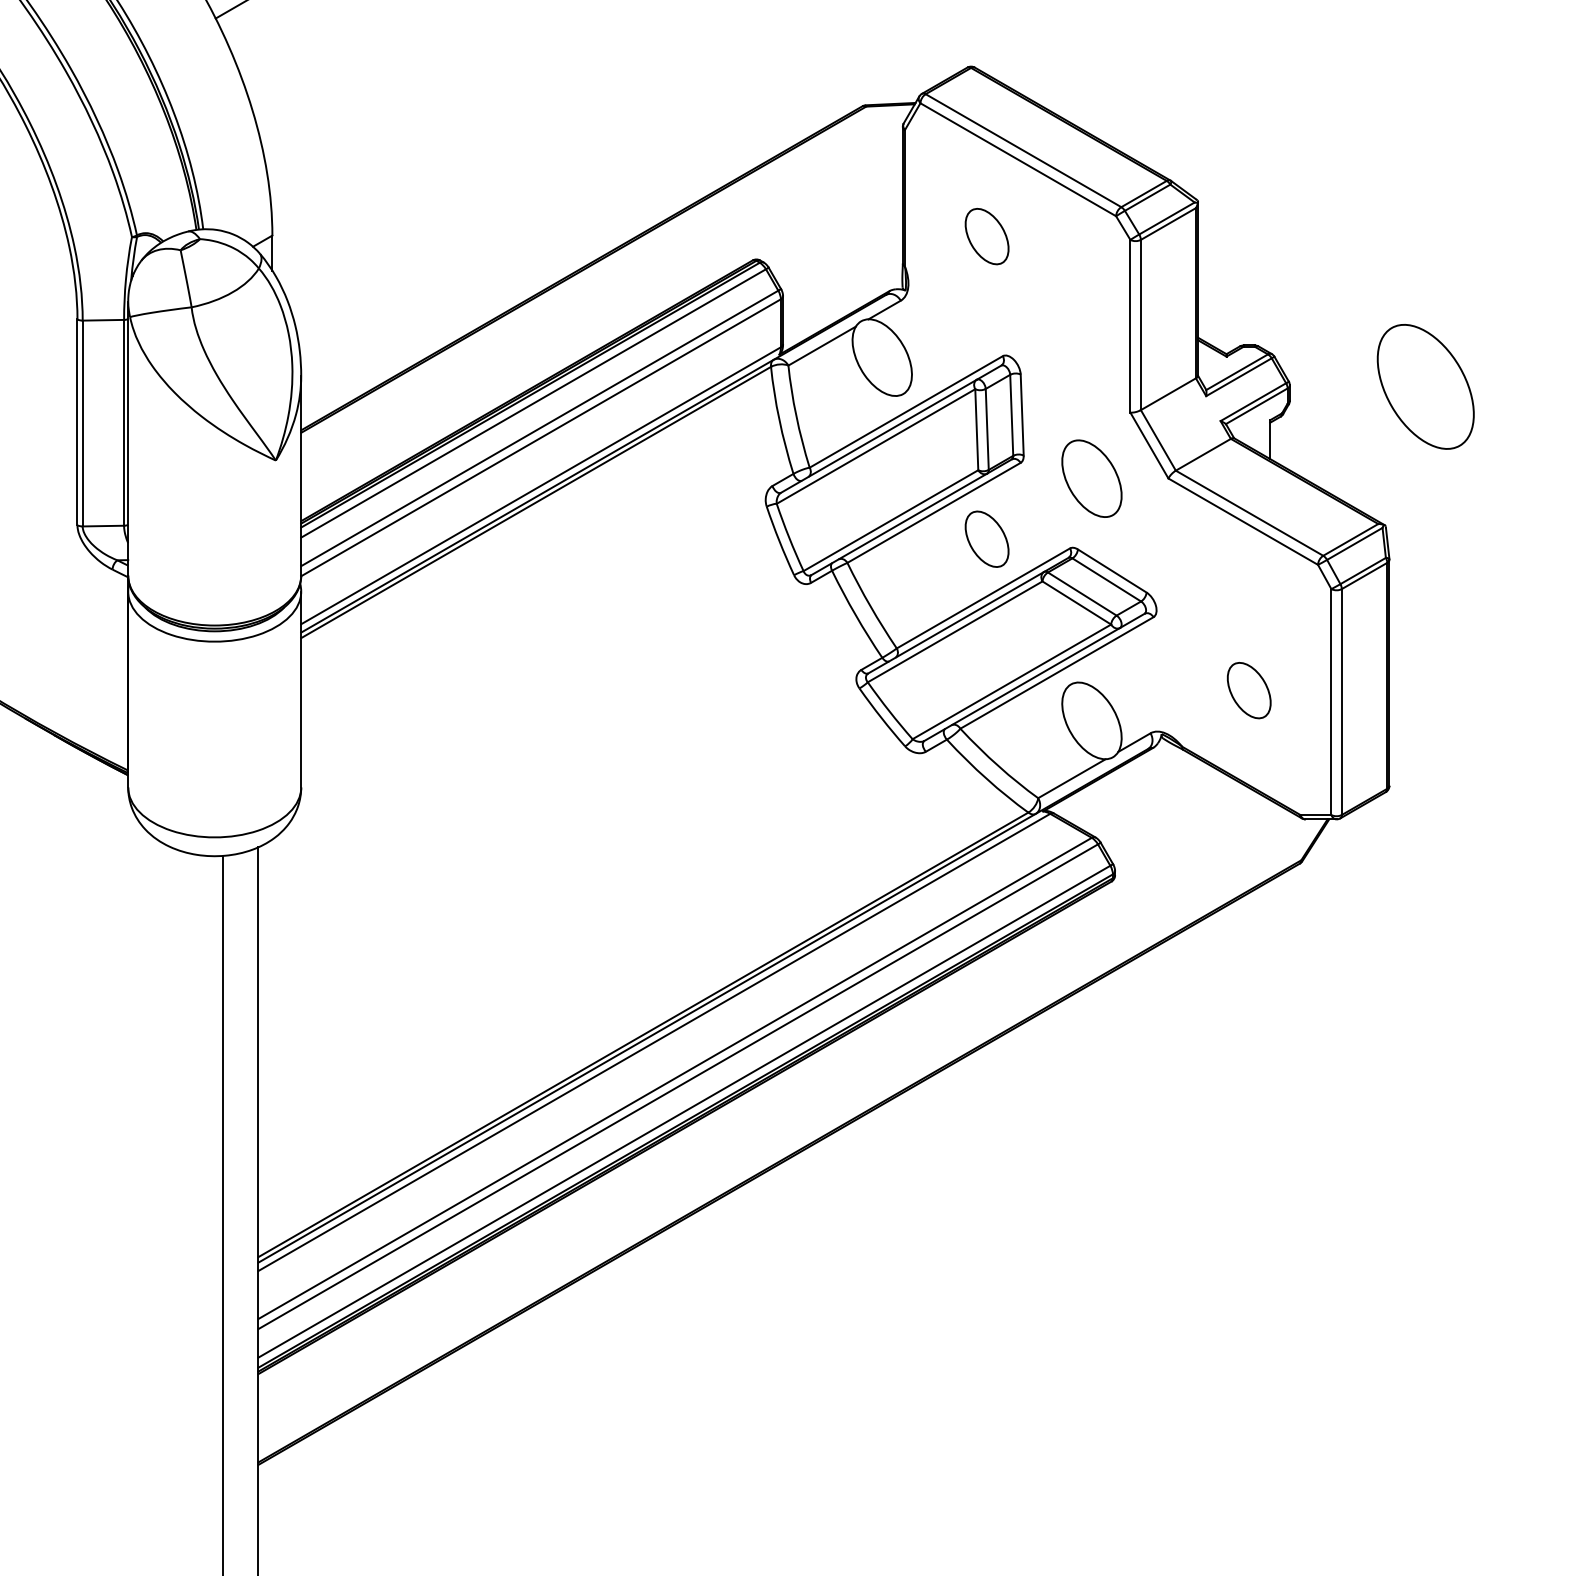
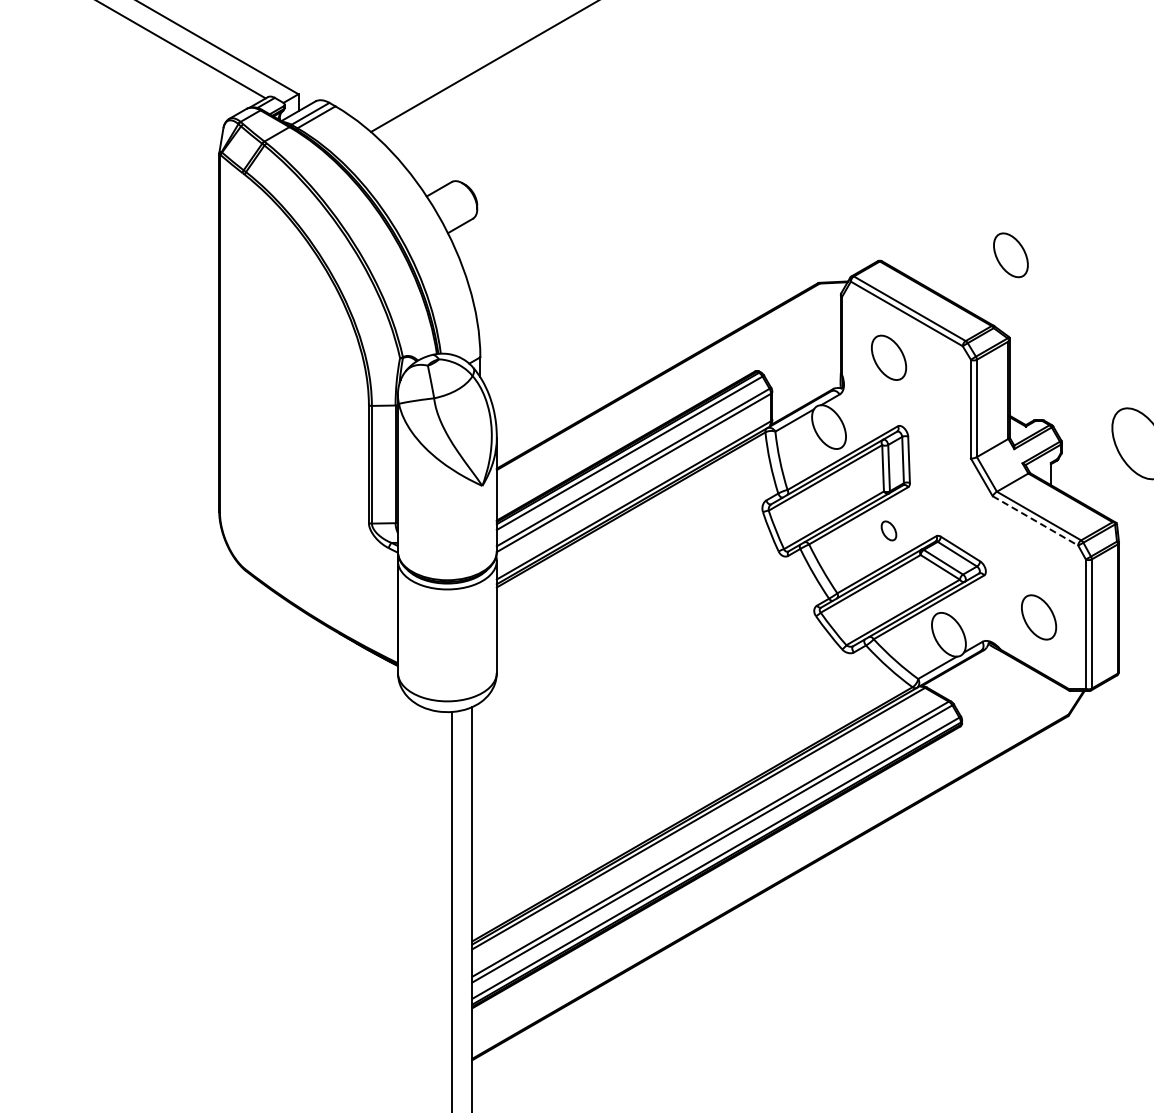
part: (986, 235) -> (888, 357), size x1.4
part: (1091, 479) -> (1010, 255), moved
line: (1243, 522) -> (1035, 521), solid -> dashed
part: (986, 538) -> (888, 530), size x0.6
part: (1248, 690) -> (1038, 617), size x1.4

